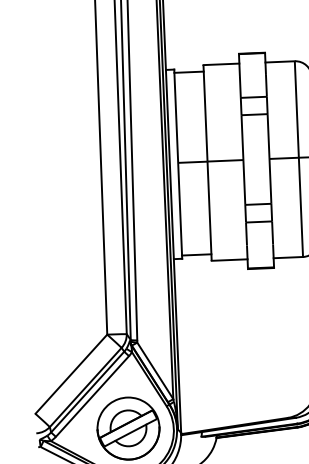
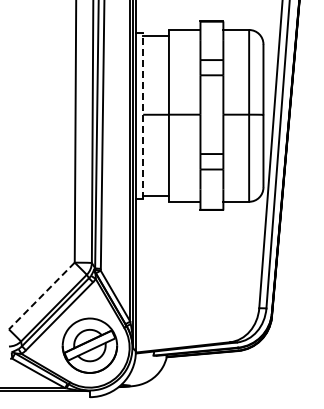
line: (178, 163) -> (143, 115), solid -> dashed
line: (70, 374) -> (41, 296), solid -> dashed

